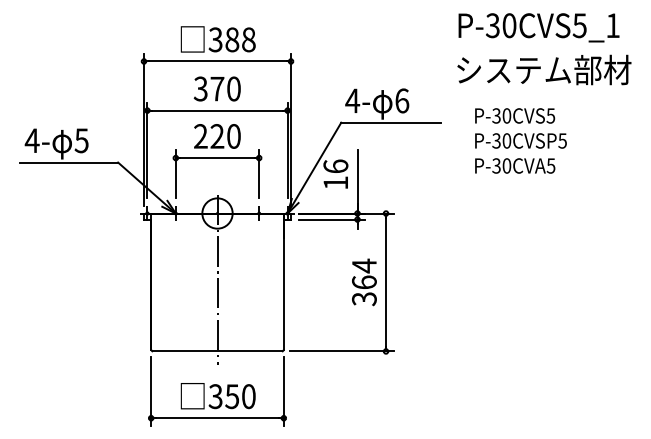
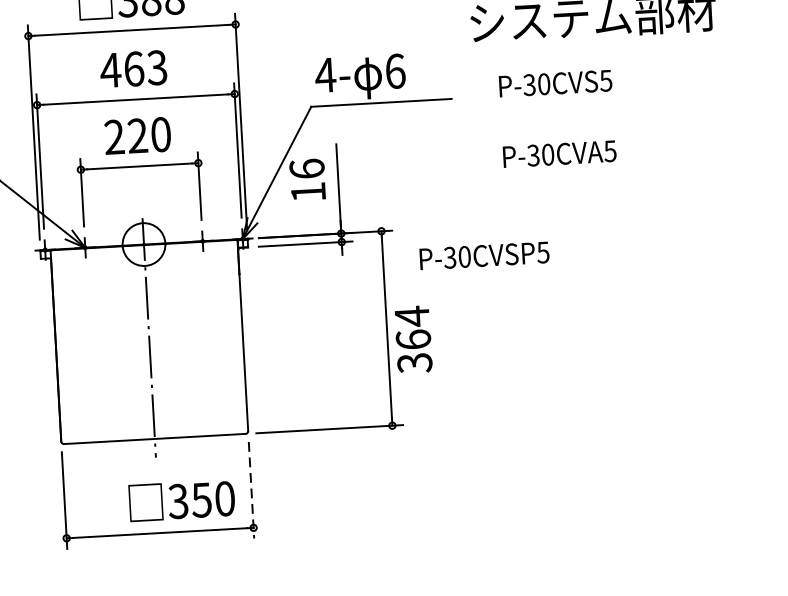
text: (216, 88) -> (132, 68), 370 -> 463
text: (520, 140) -> (483, 255), moved
text: (364, 282) -> (413, 339), moved
line: (283, 392) -> (251, 491), solid -> dashed
text: (217, 396) -> (180, 501), moved

